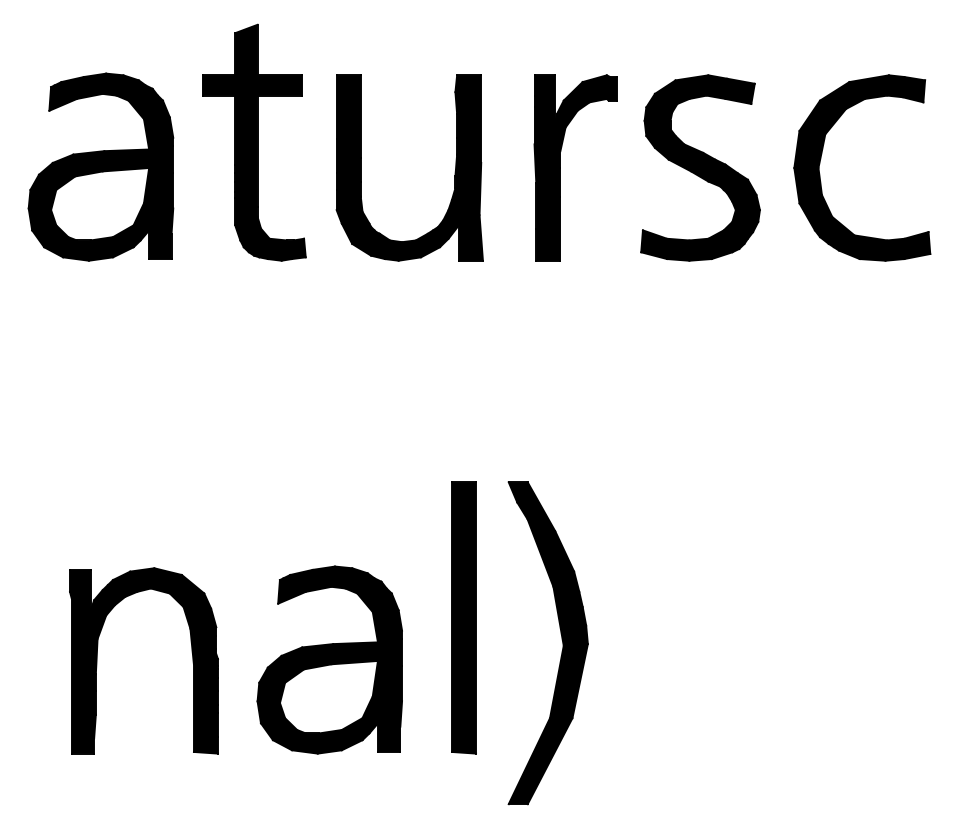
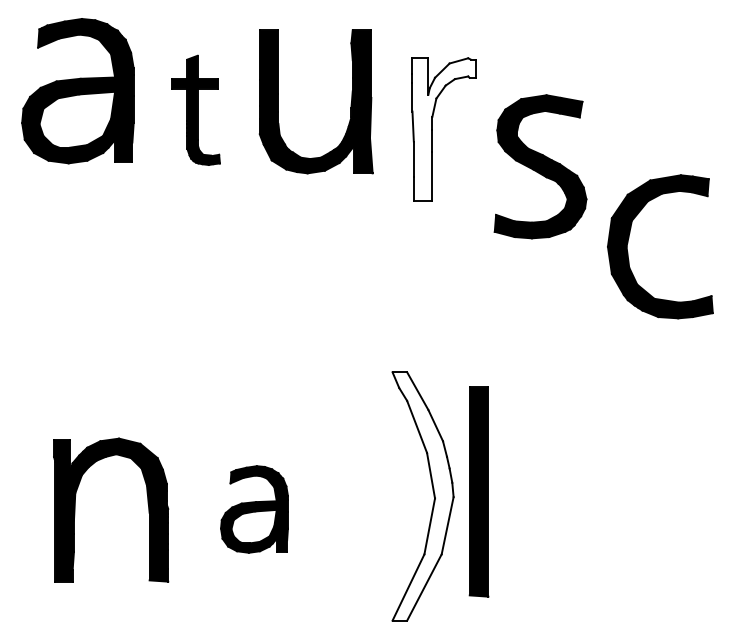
part: (253, 142) -> (195, 110), size x0.6
part: (822, 157) -> (629, 238), moved
part: (100, 167) -> (77, 91), moved
fill: (576, 167) -> (444, 129), removed
part: (700, 167) -> (540, 166), moved
part: (454, 170) -> (350, 103), moved
part: (463, 617) -> (478, 491), moved
fill: (547, 643) -> (422, 496), removed
part: (329, 660) -> (254, 509), size x0.6

